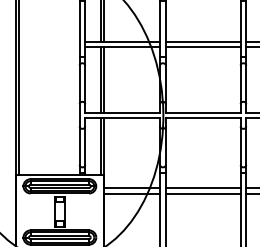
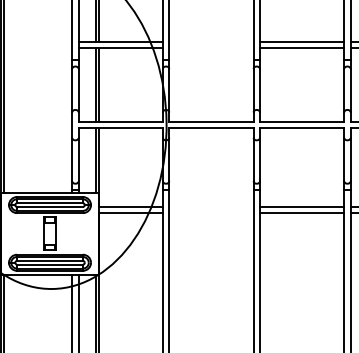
line: (203, 41) -> (211, 42), removed
line: (203, 47) -> (211, 48), removed
line: (203, 188) -> (211, 207), removed
line: (203, 193) -> (211, 213), removed

